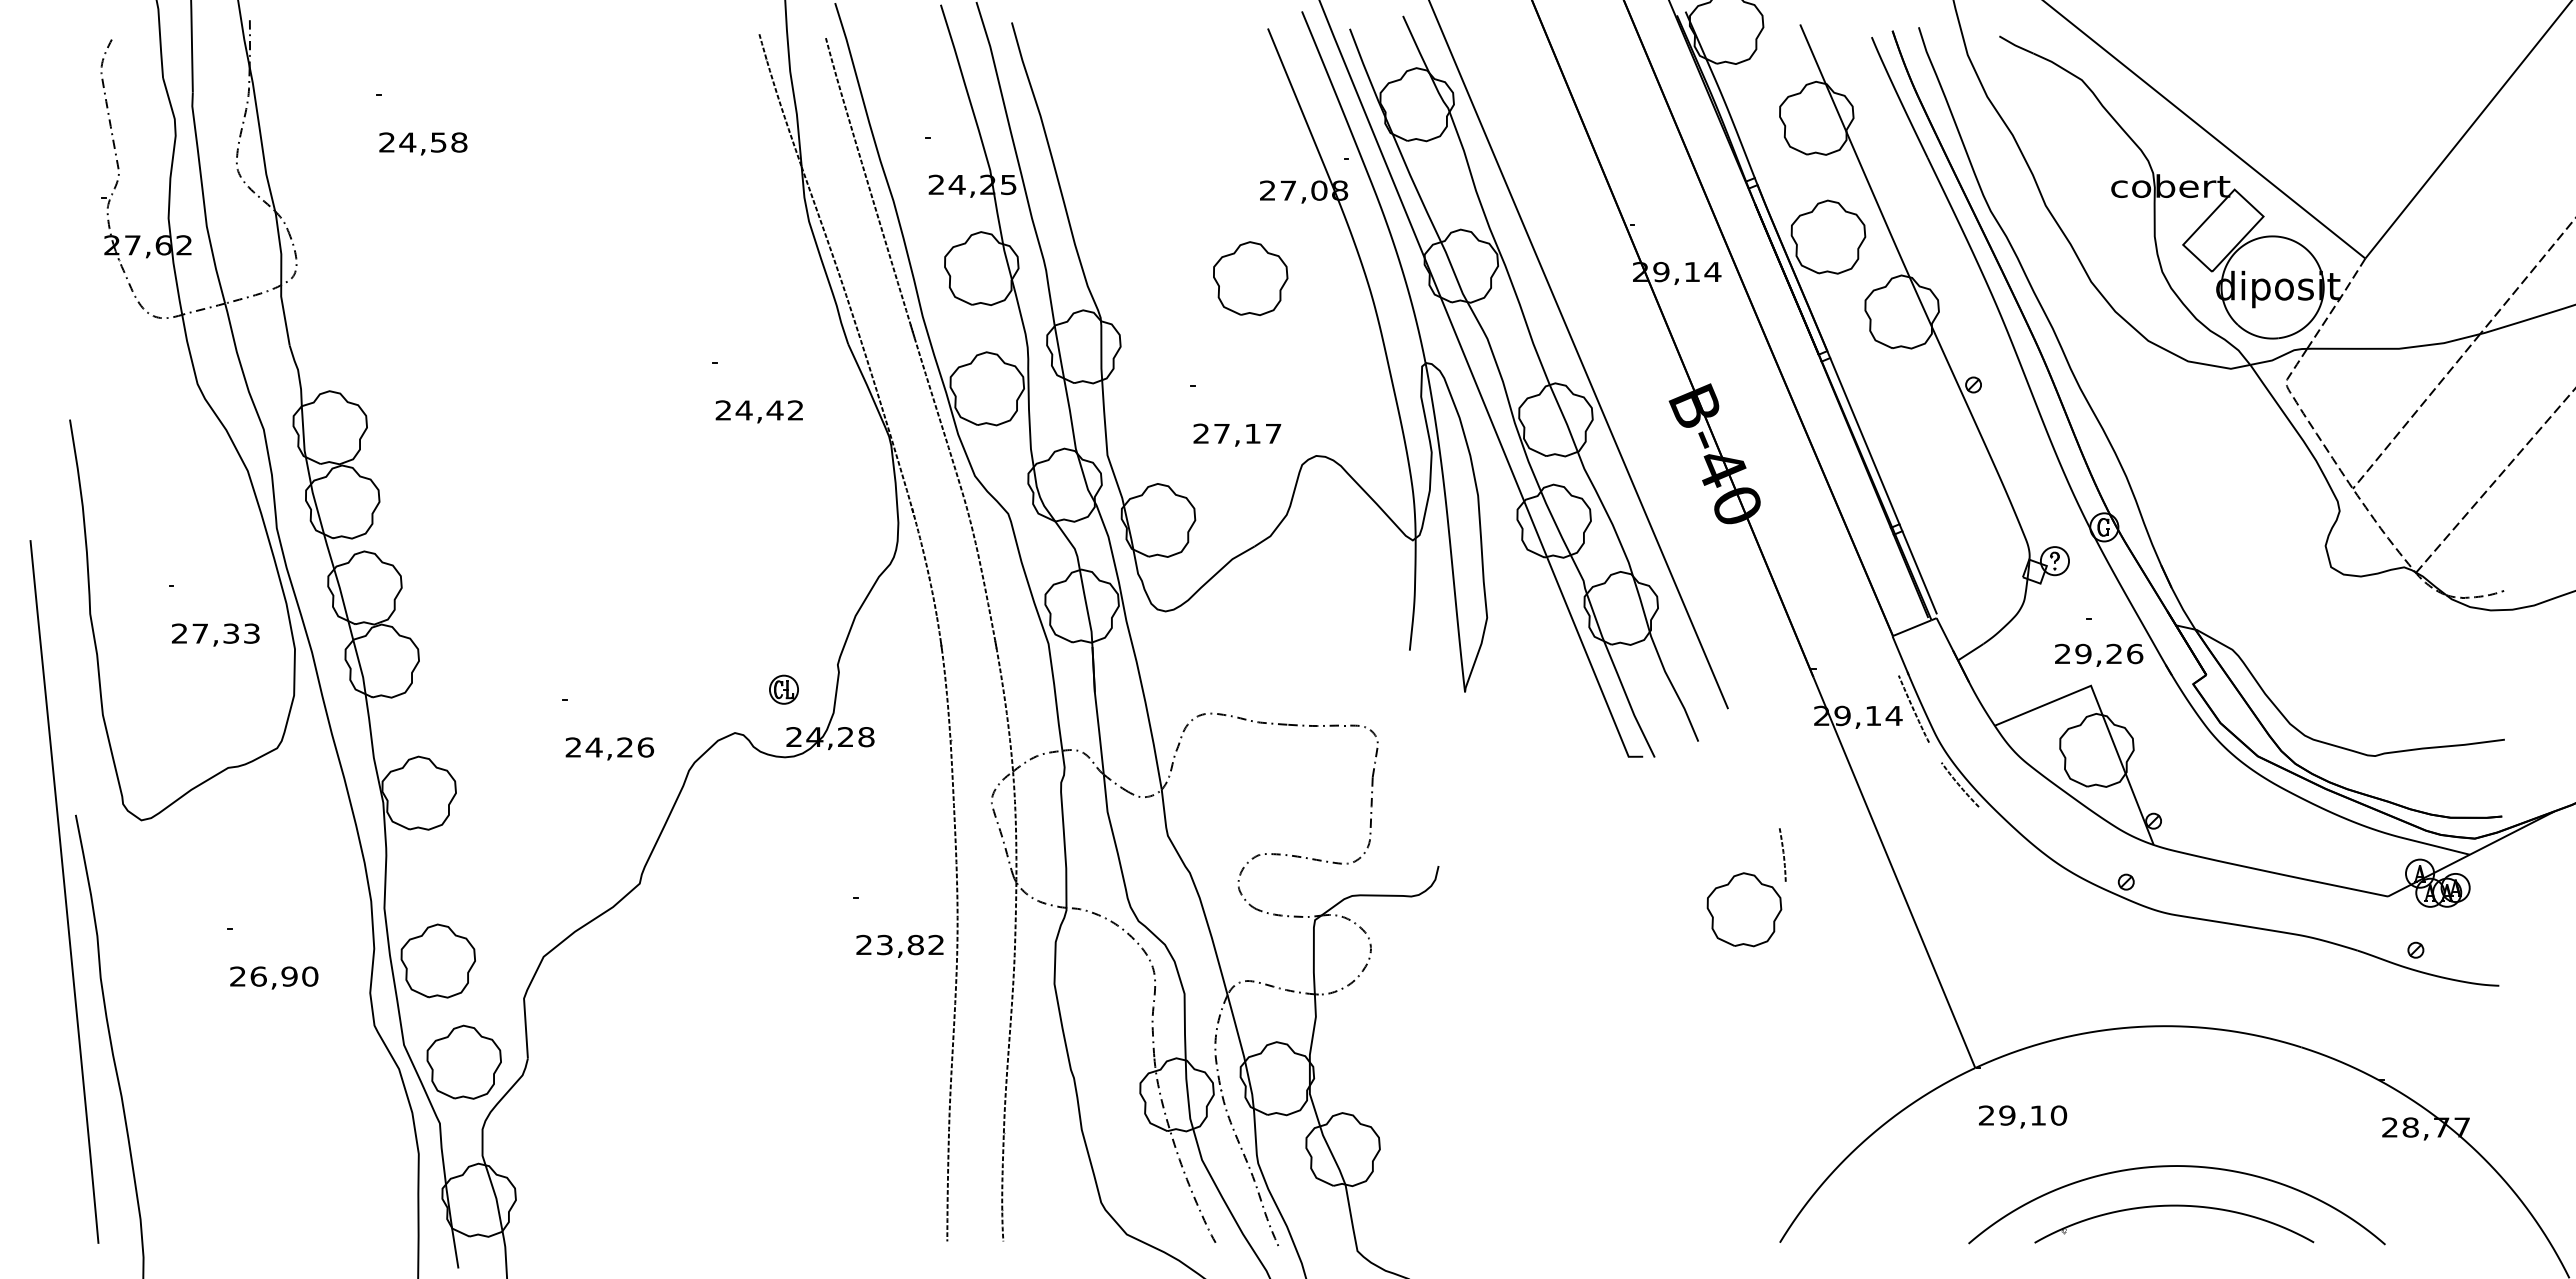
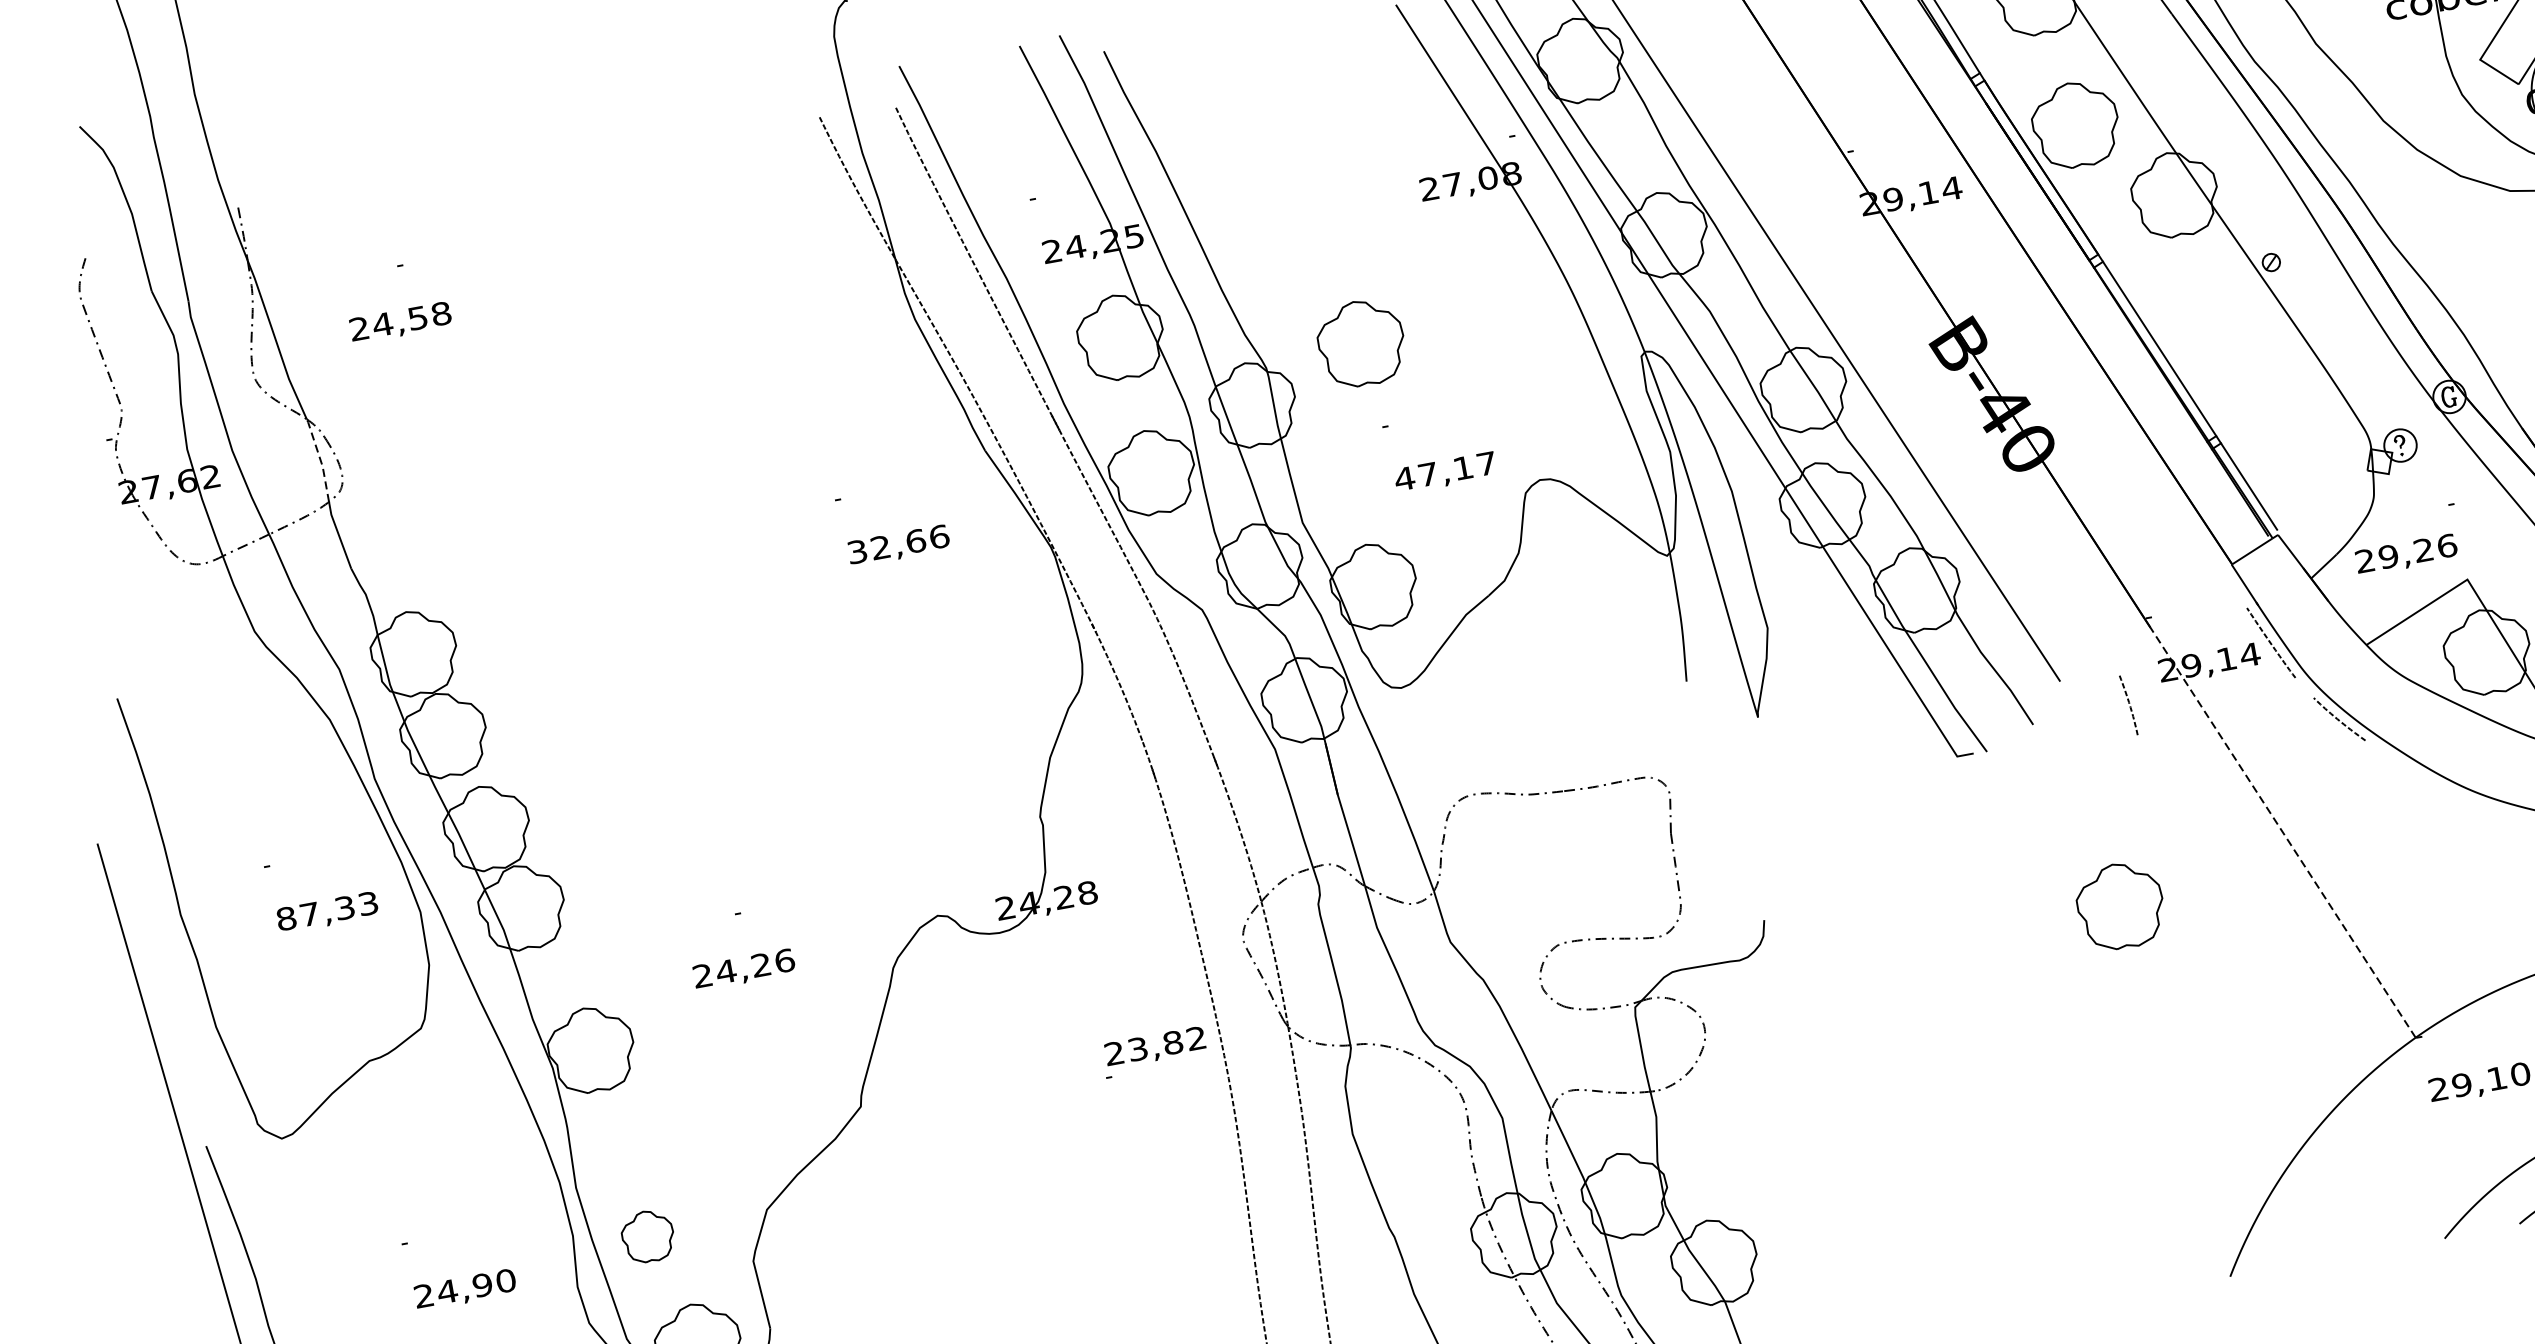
text: (423, 143) -> (400, 322), moved
line: (280, 248) -> (320, 460), solid -> dashed
part: (1250, 278) -> (1361, 343), moved
text: (759, 410) -> (898, 544), 24,42 -> 32,66
text: (1200, 433) -> (1403, 478), 27,17 -> 47,17
text: (179, 633) -> (286, 918), 27,33 -> 87,33
text: (2099, 654) -> (2406, 553), moved
part: (783, 689) -> (983, 856), removed
text: (609, 748) -> (743, 969), moved
curve: (1782, 853) -> (2128, 703), moved
line: (1894, 872) -> (2283, 832), solid -> dashed
text: (899, 945) -> (1154, 1046), moved
part: (437, 960) -> (647, 1236), size x0.6
text: (258, 976) -> (447, 1291), 26,90 -> 24,90

